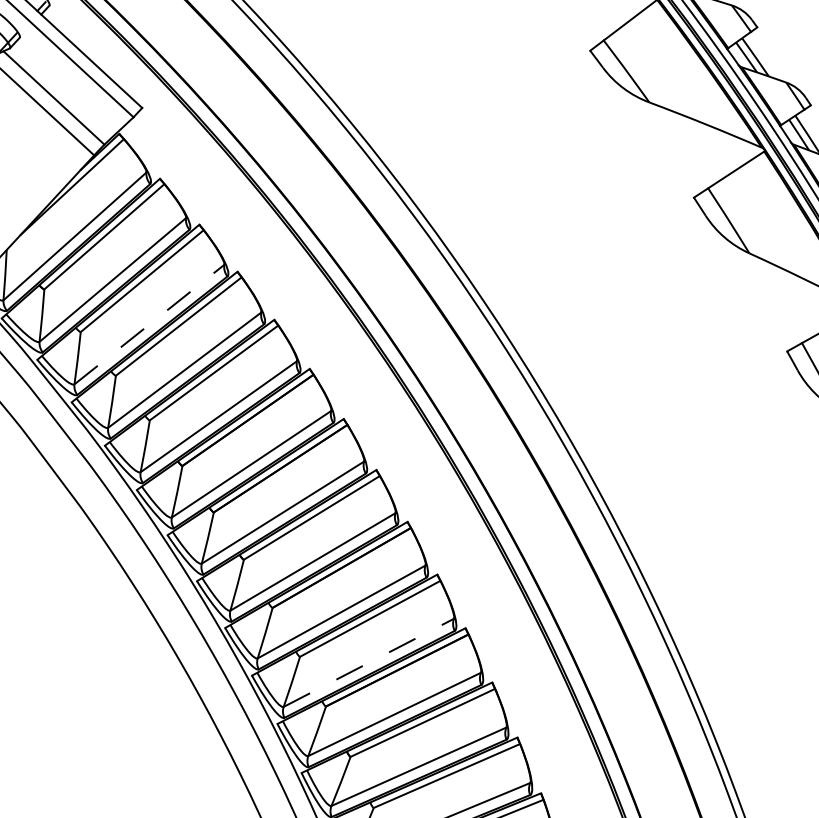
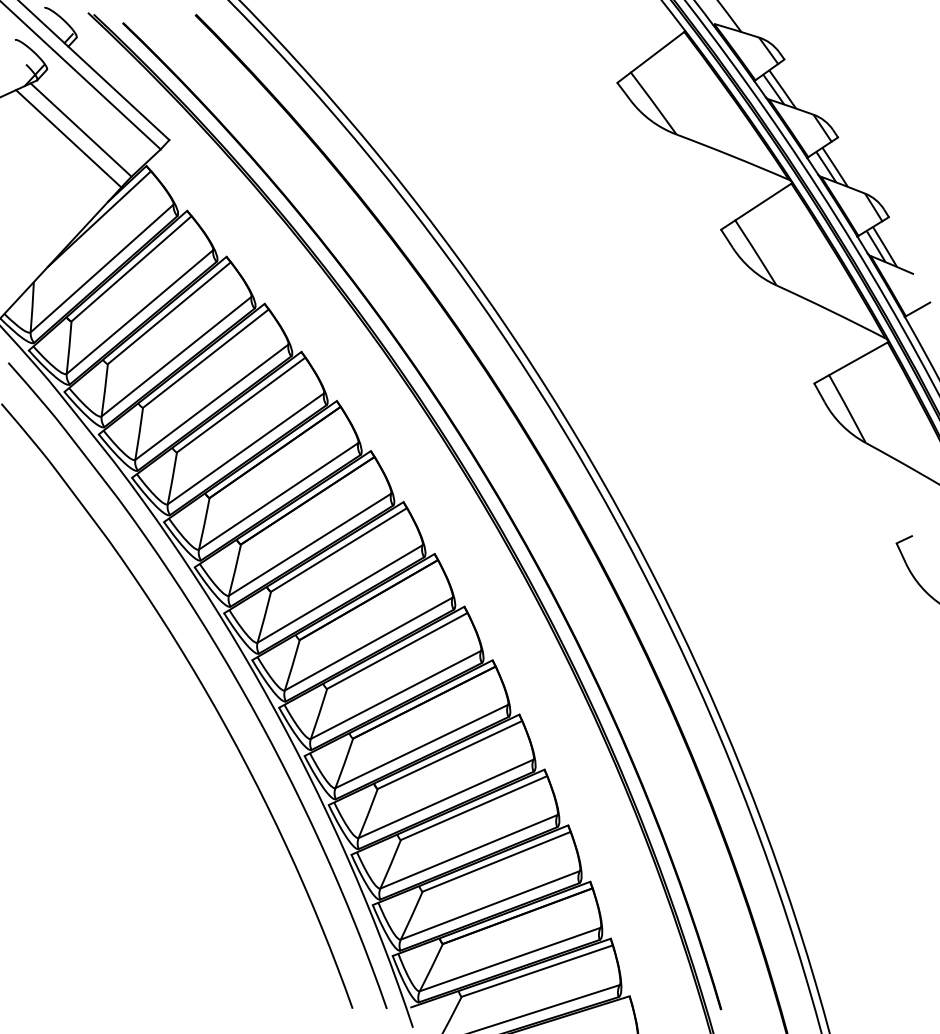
line: (149, 324) -> (176, 356), dashed -> solid
line: (368, 662) -> (395, 694), dashed -> solid

